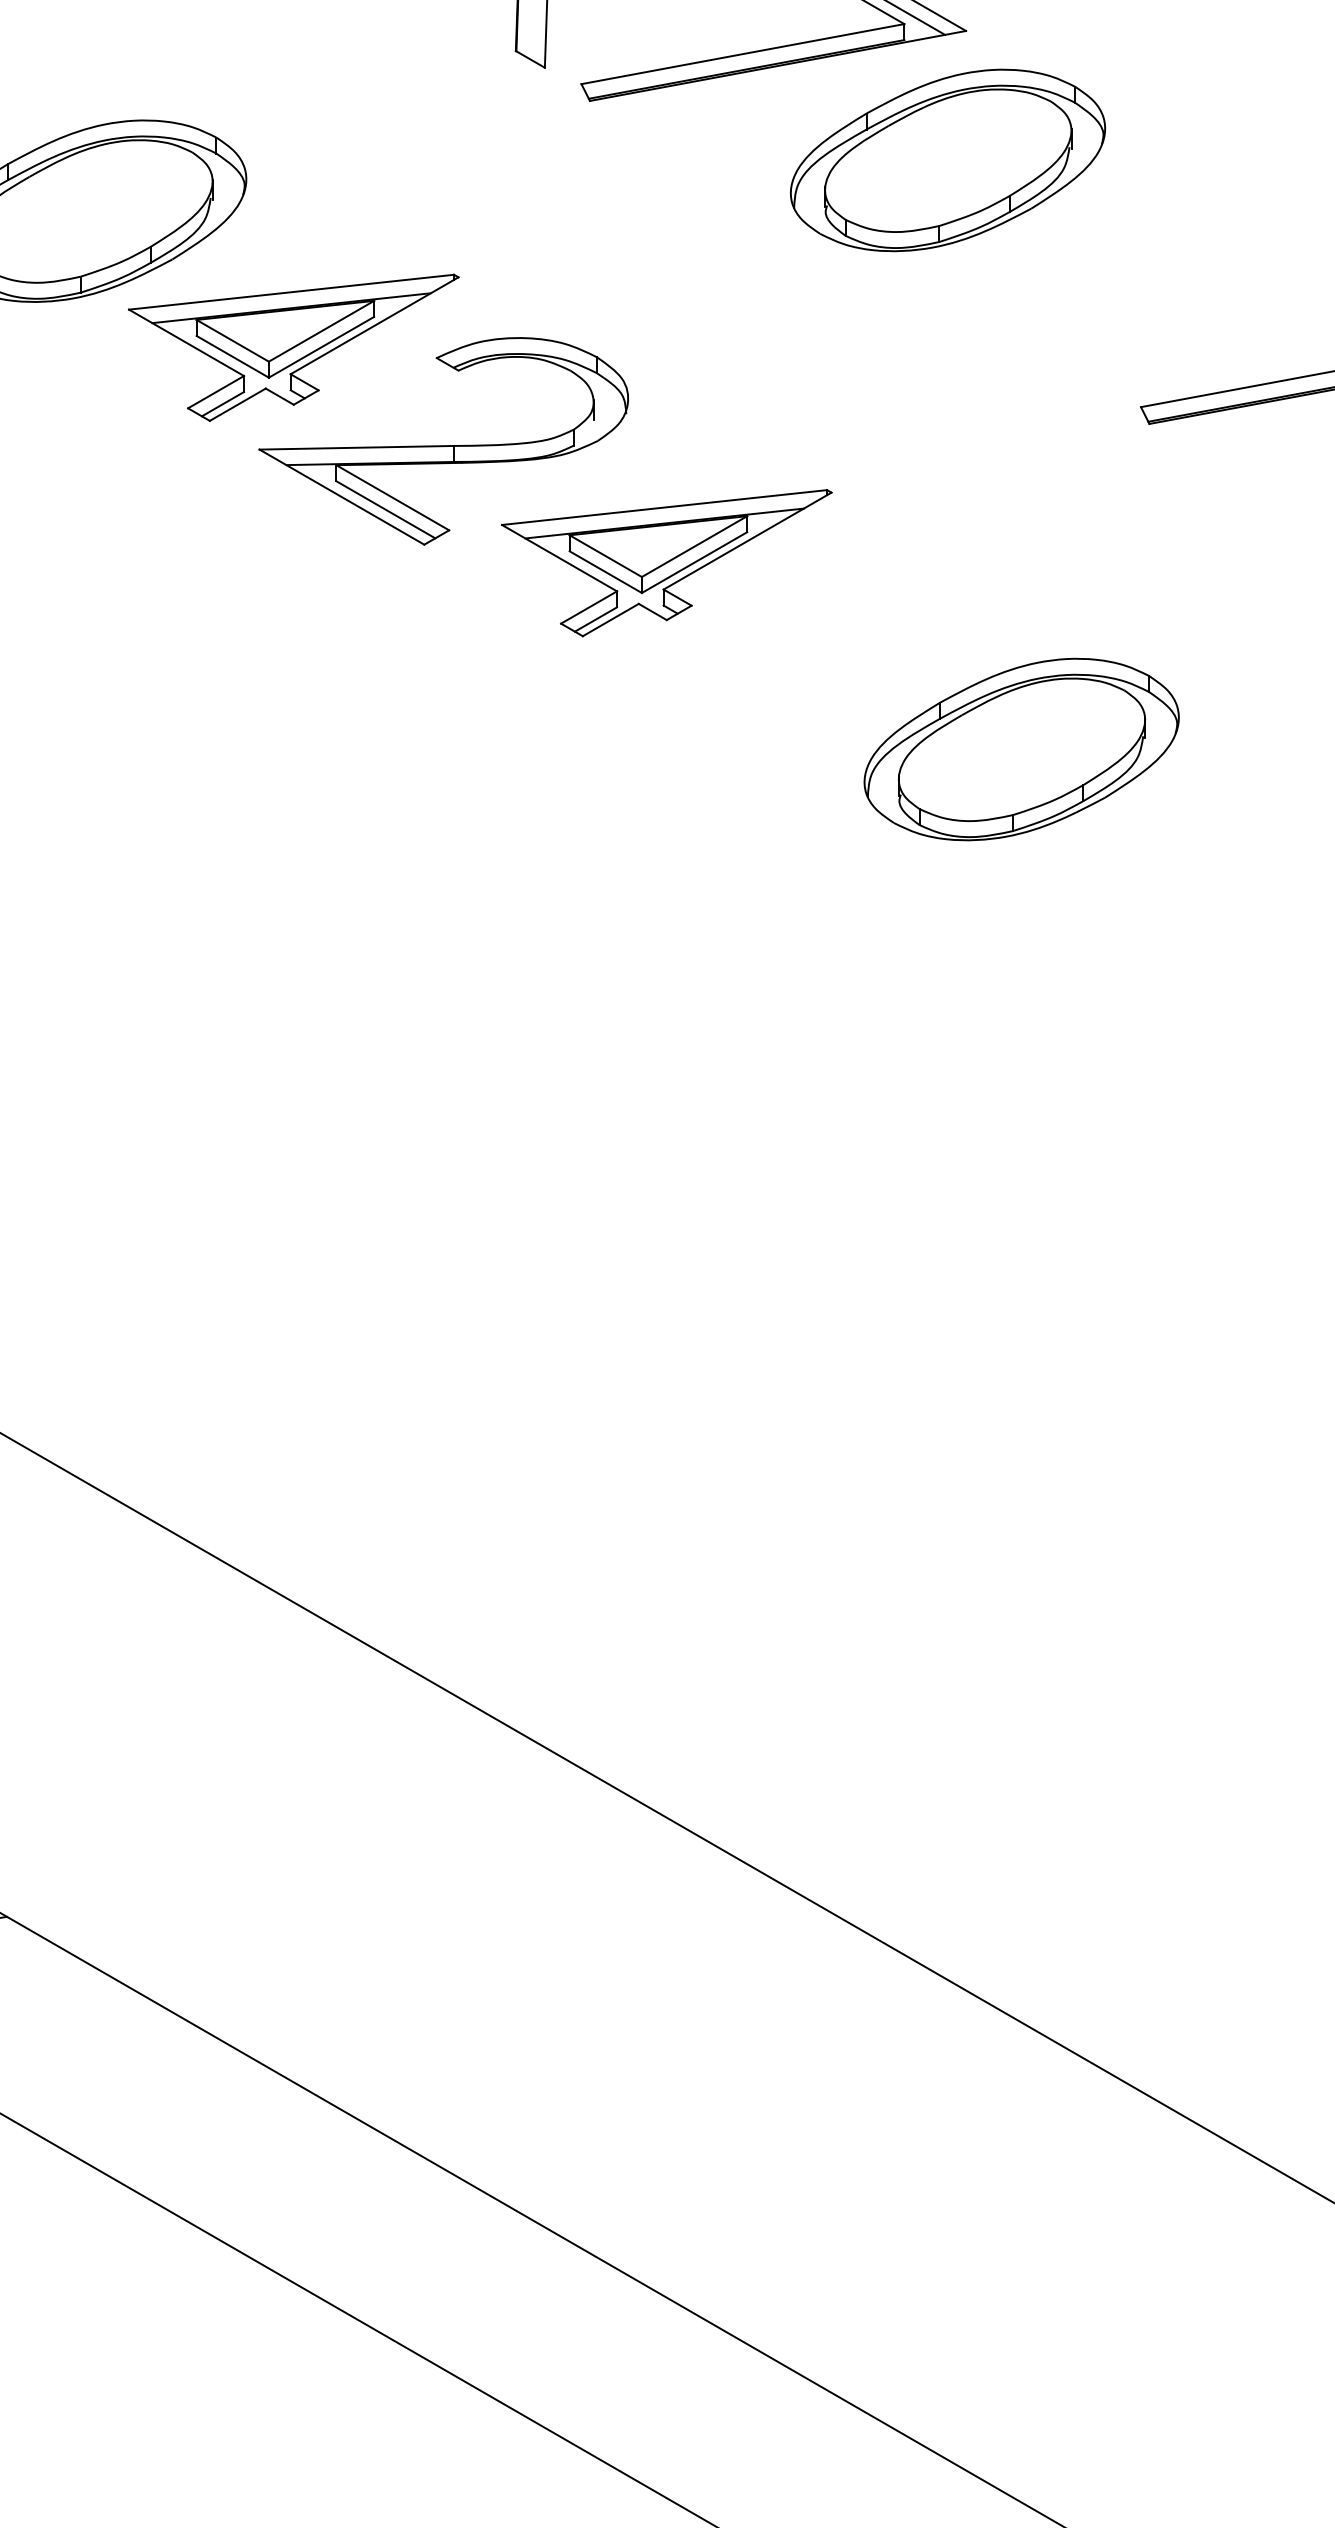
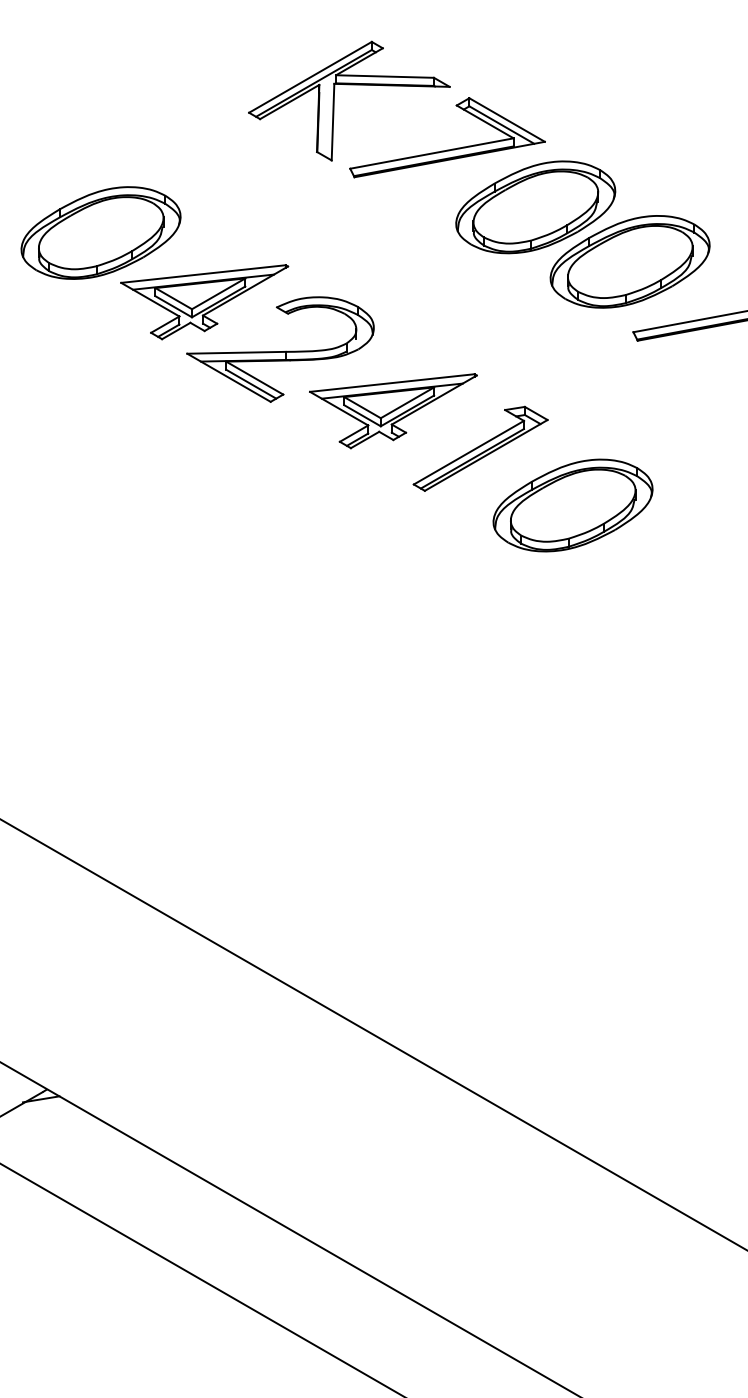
part: (1133, 267) -> (629, 261), added
part: (838, 636) -> (480, 448), added

